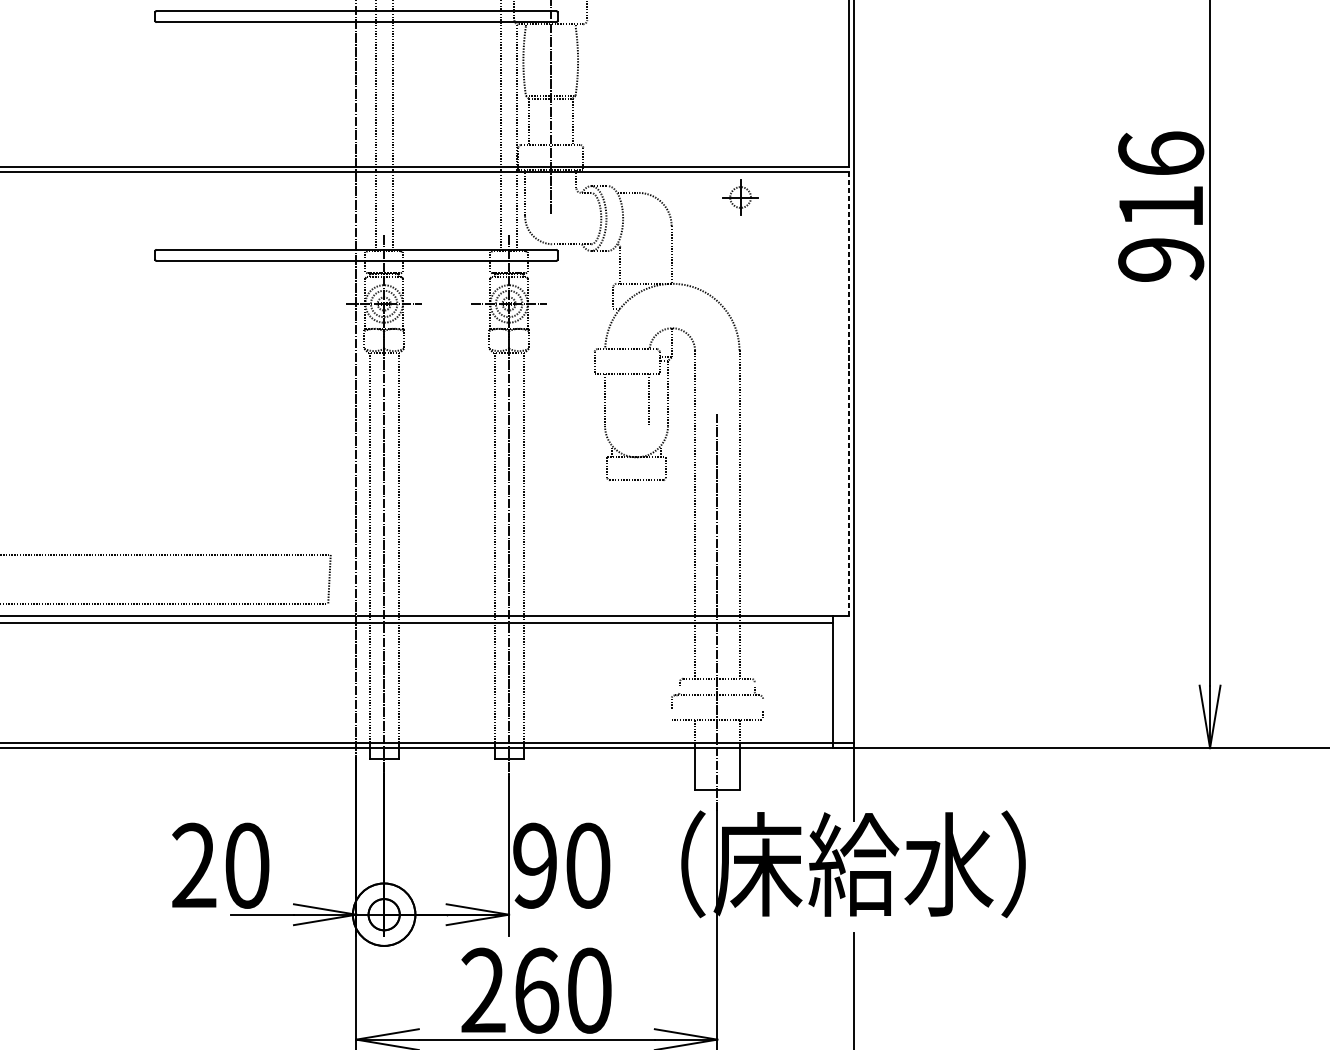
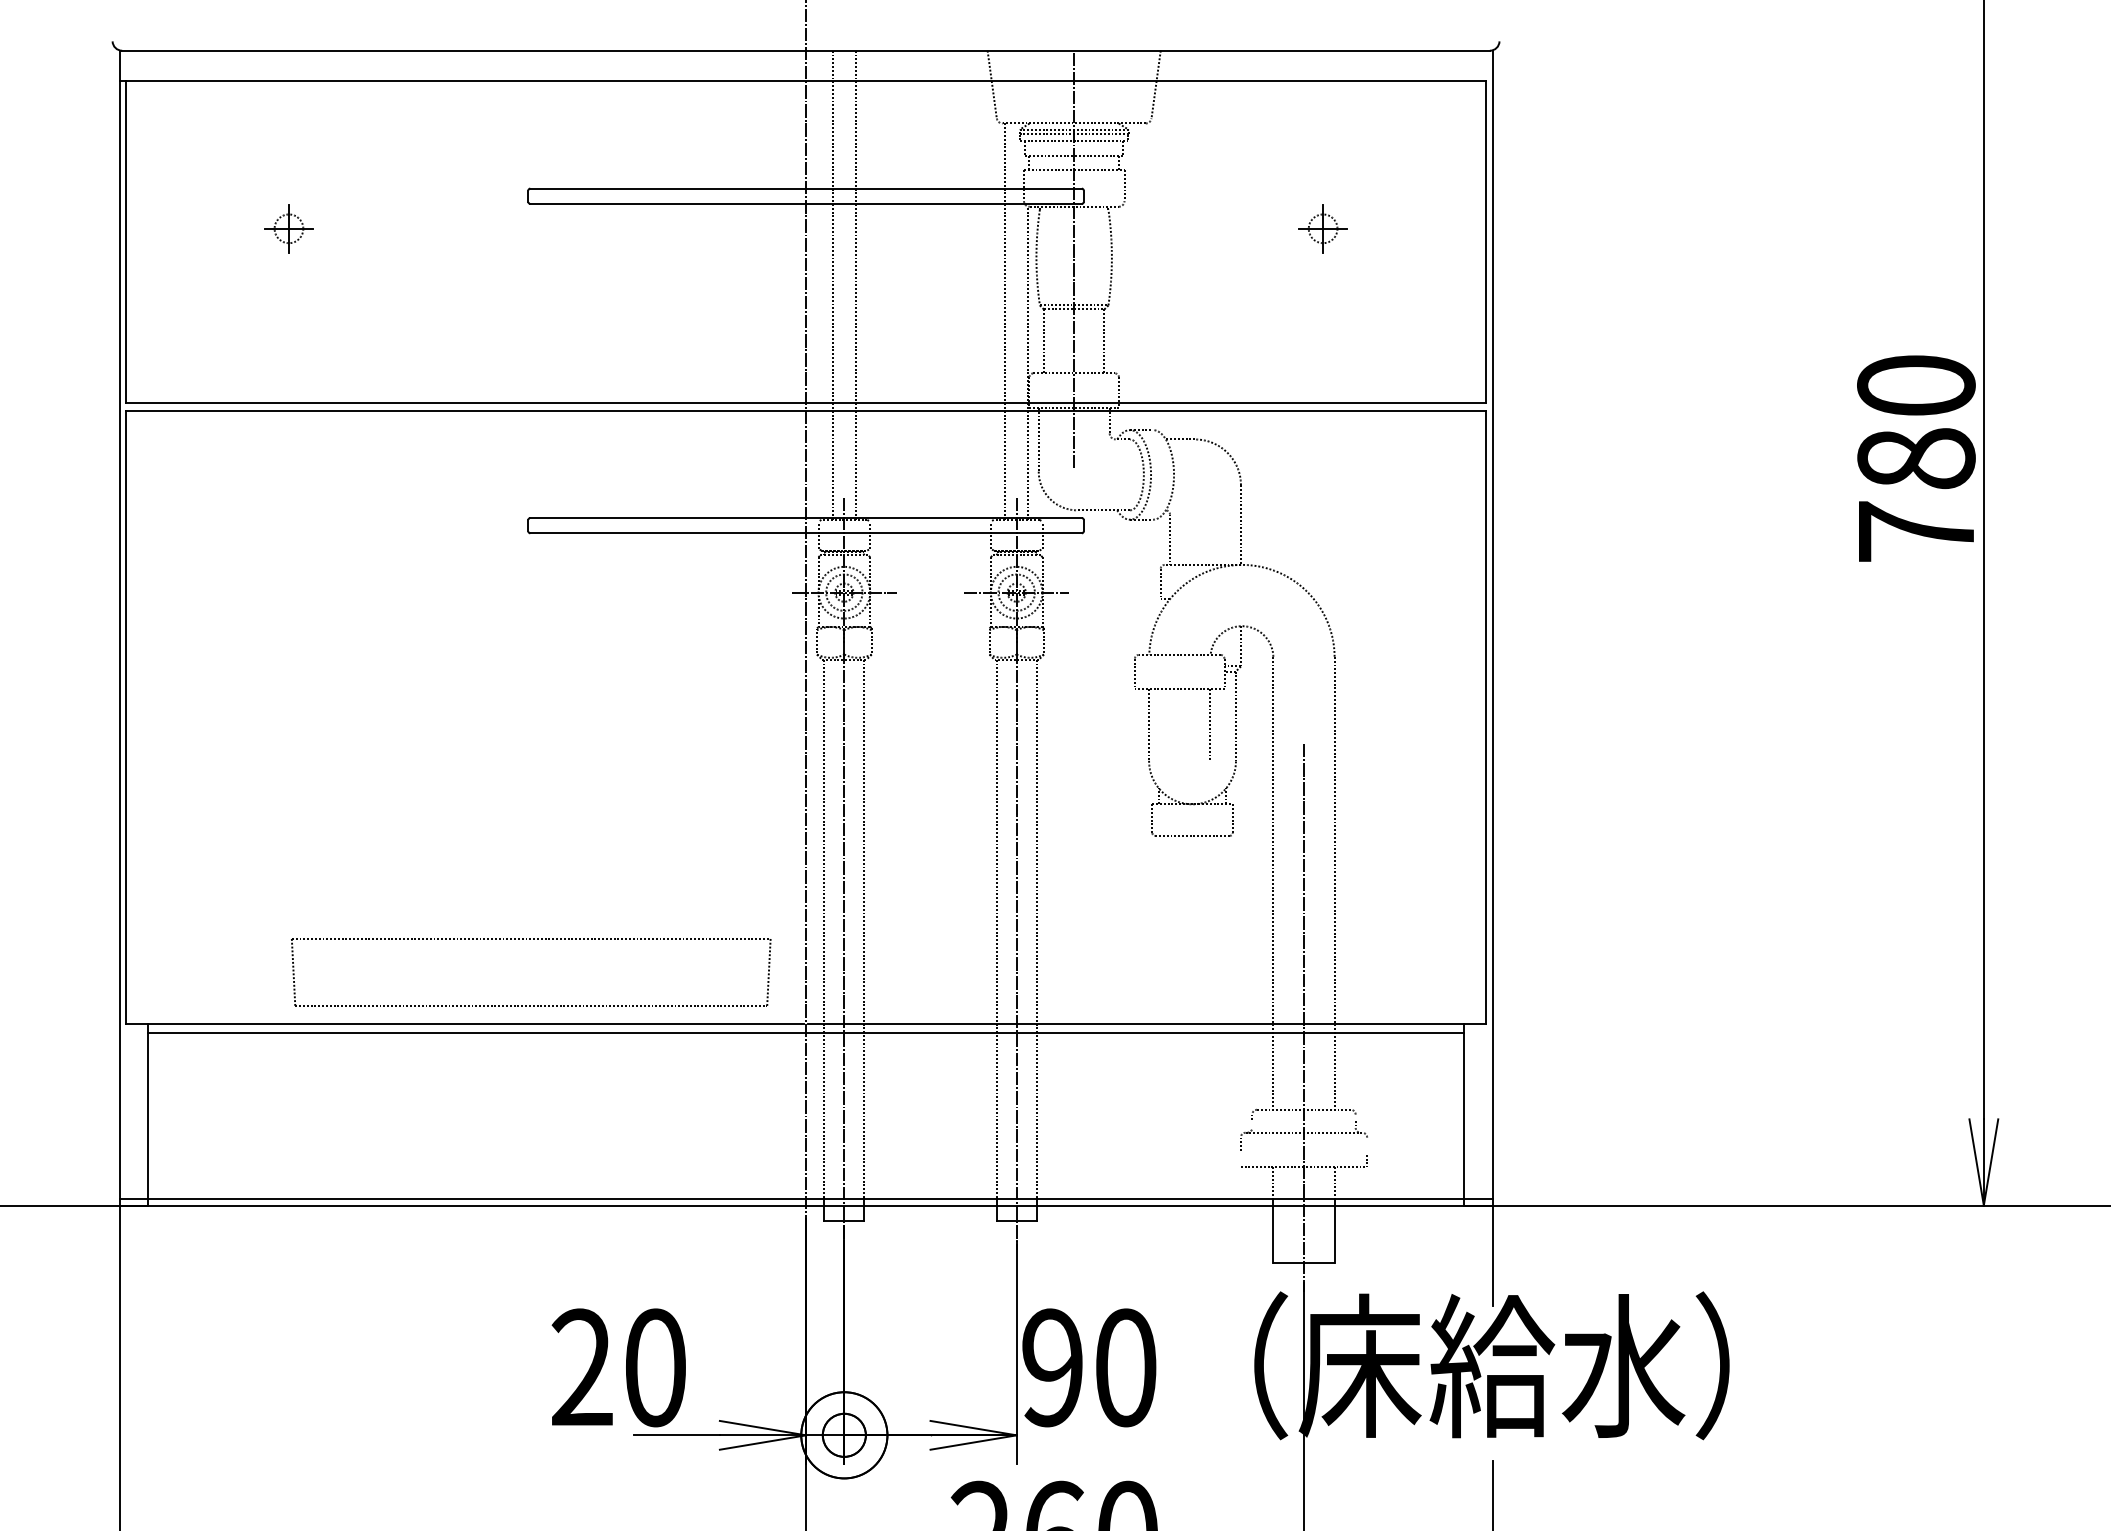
part: (740, 197) -> (1322, 228), moved
text: (1161, 206) -> (1916, 458), 916 -> 780
line: (848, 394) -> (1485, 717), dashed -> solid

